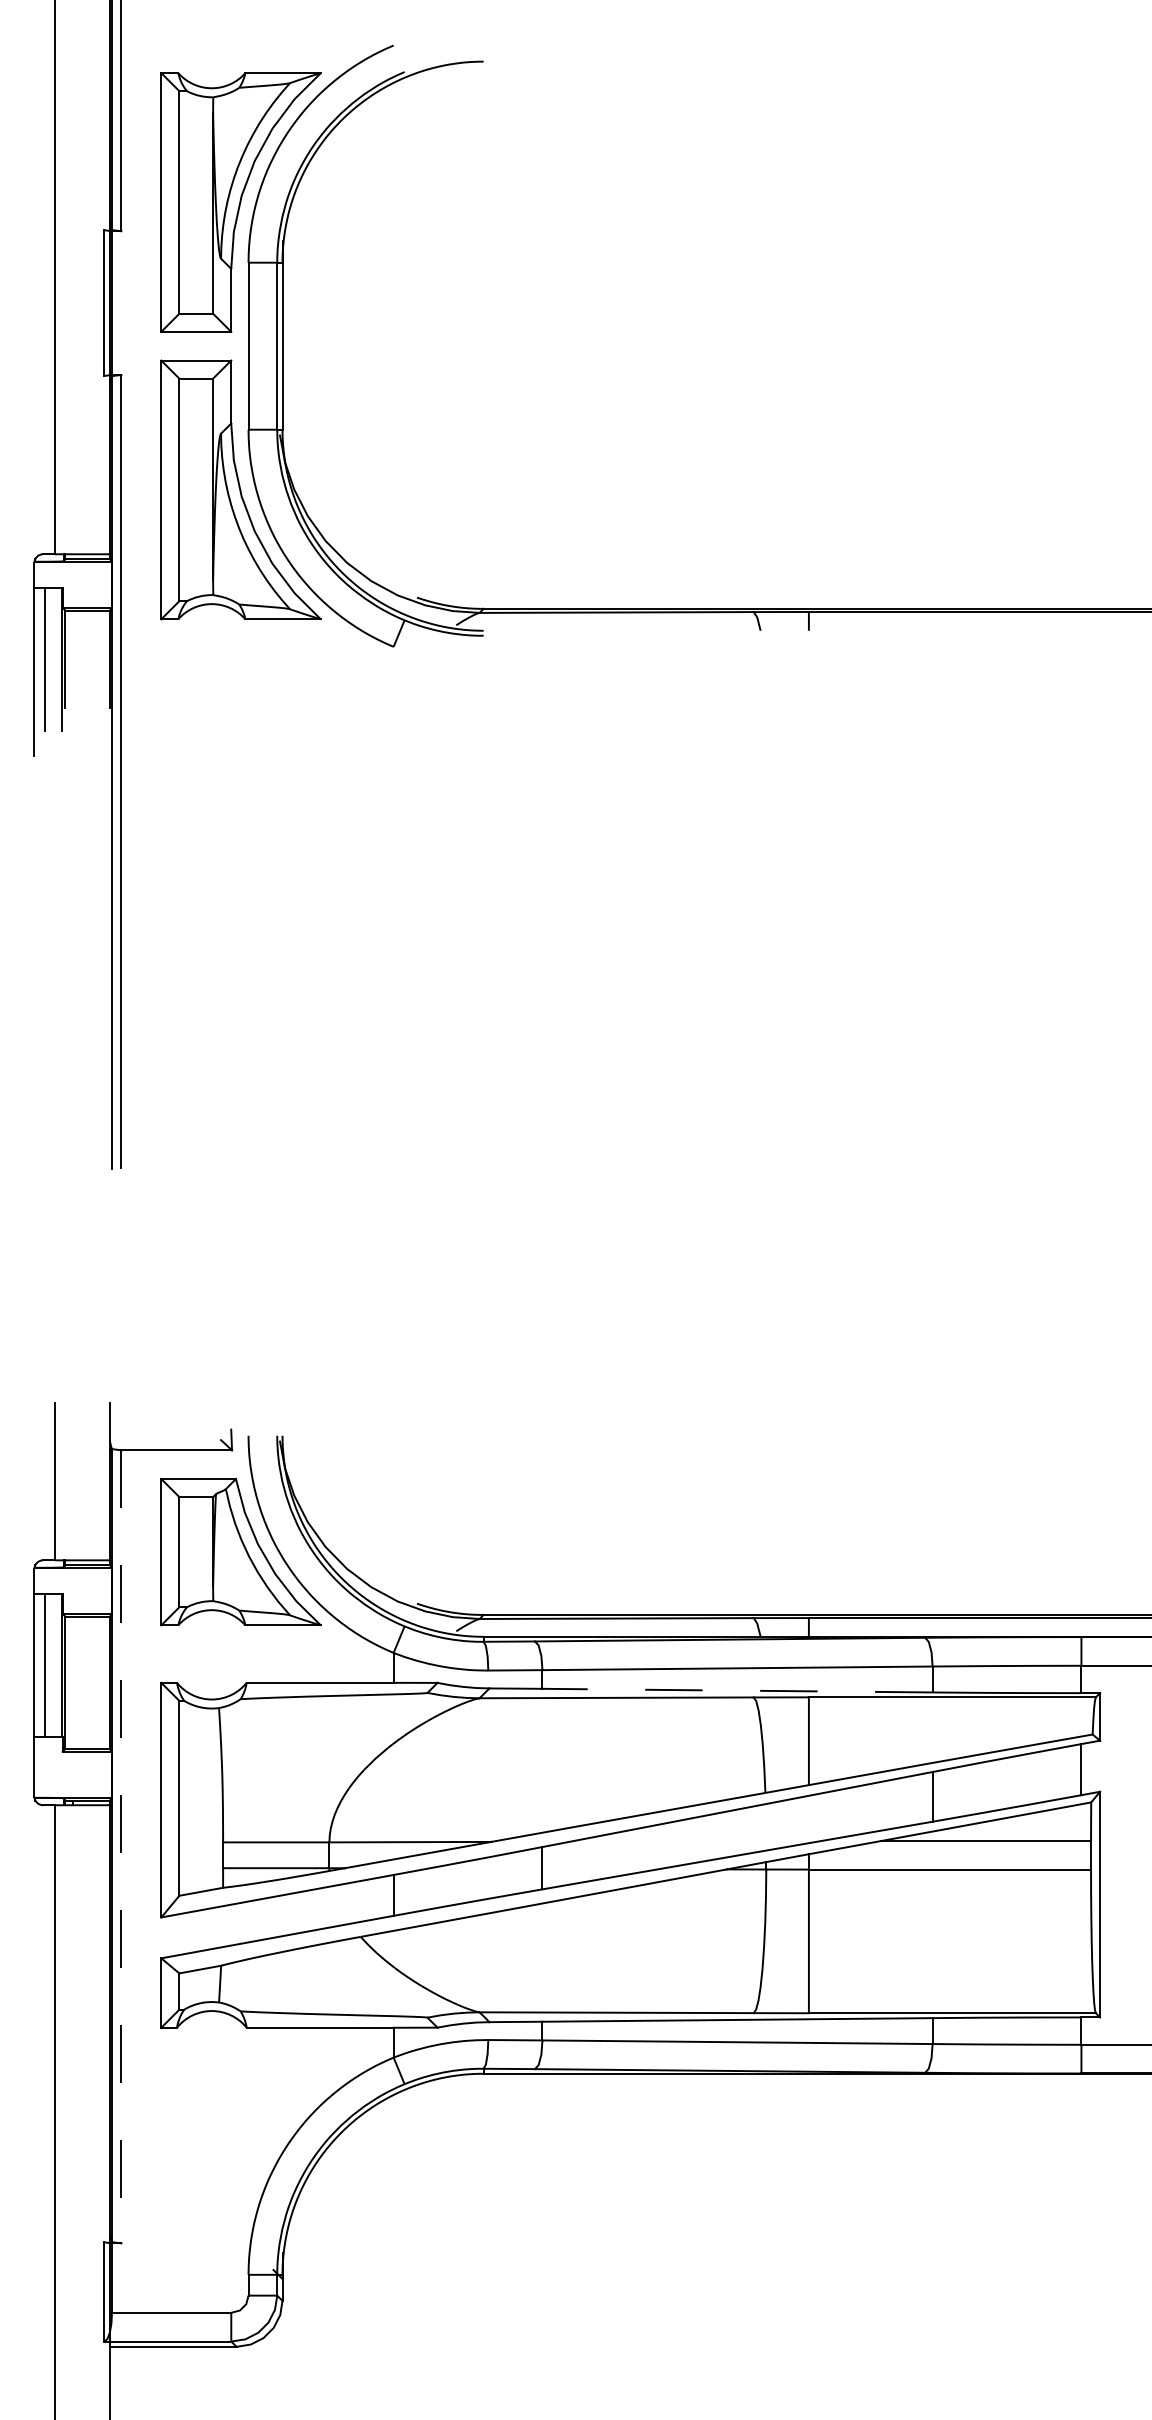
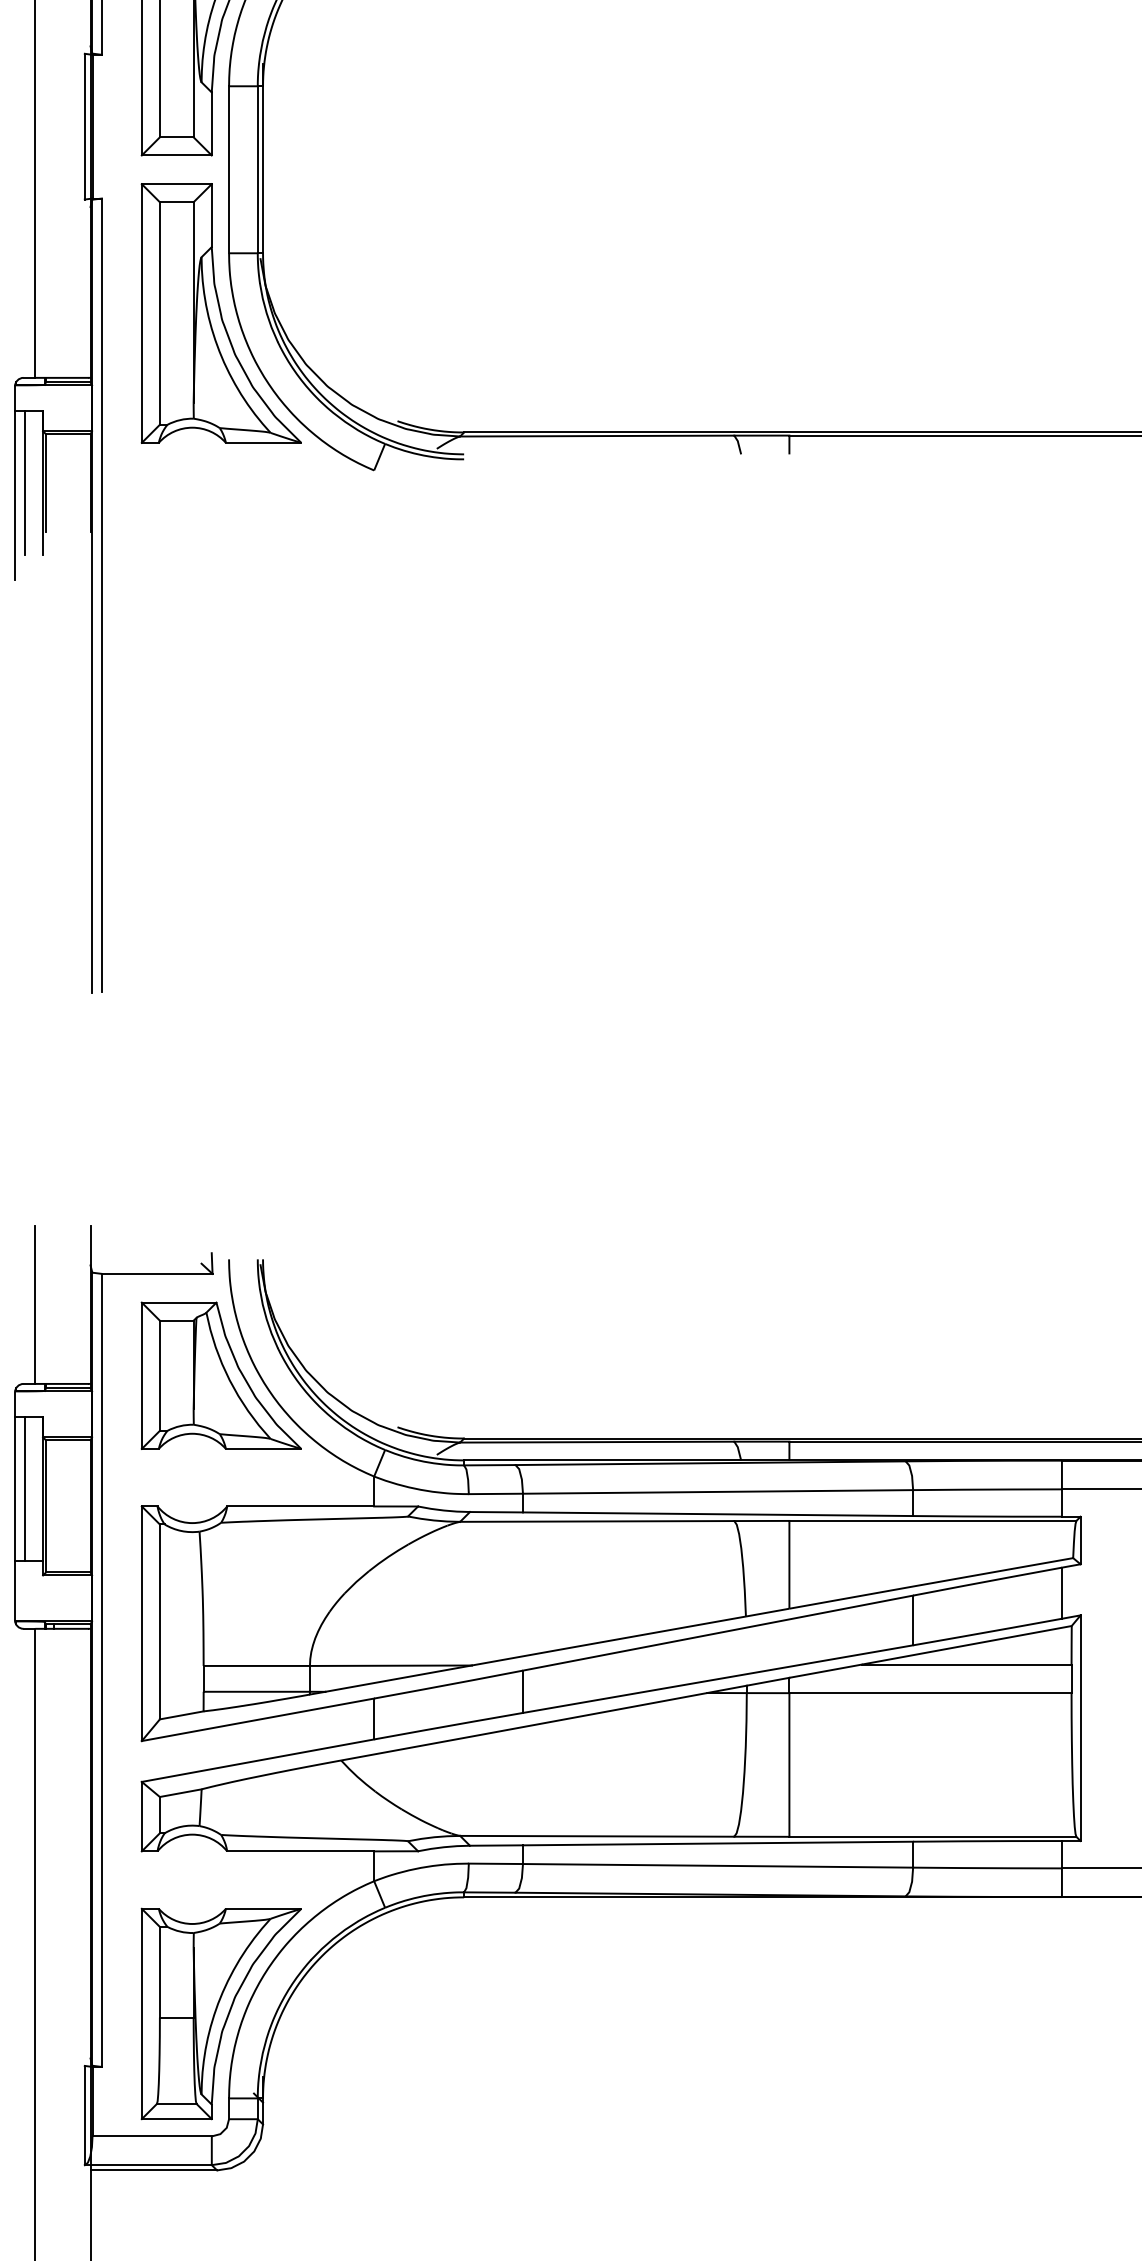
line: (737, 1690) -> (718, 1514), dashed -> solid
line: (121, 1846) -> (102, 1670), dashed -> solid
part: (240, 2190) -> (221, 2014), added

